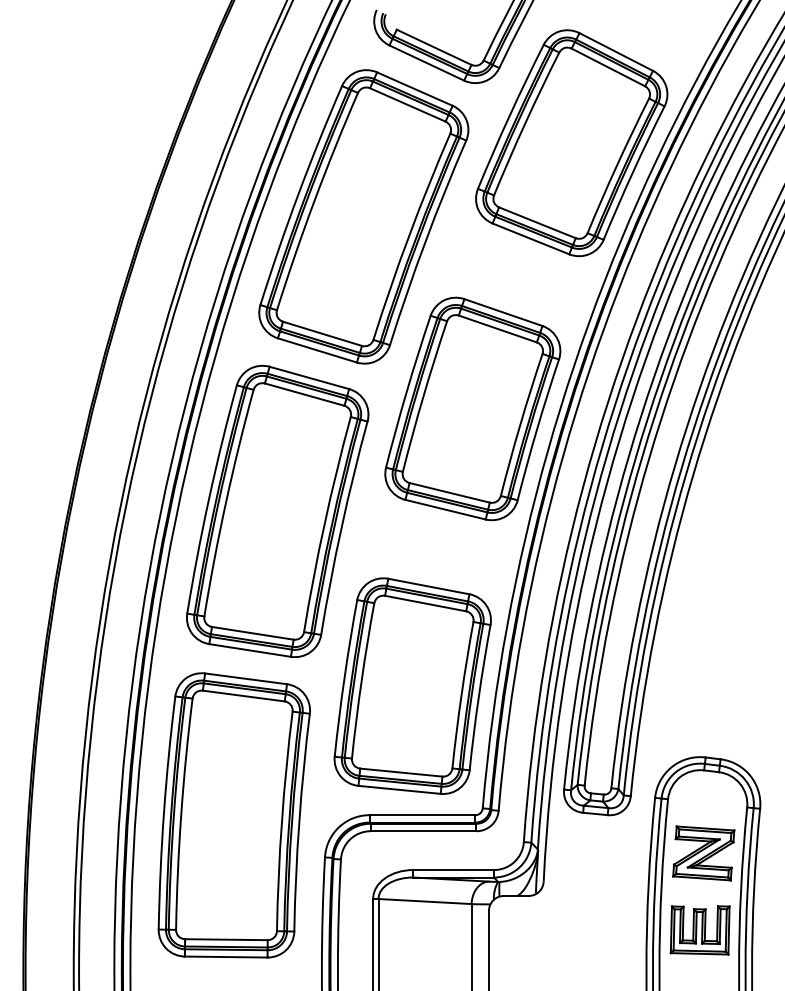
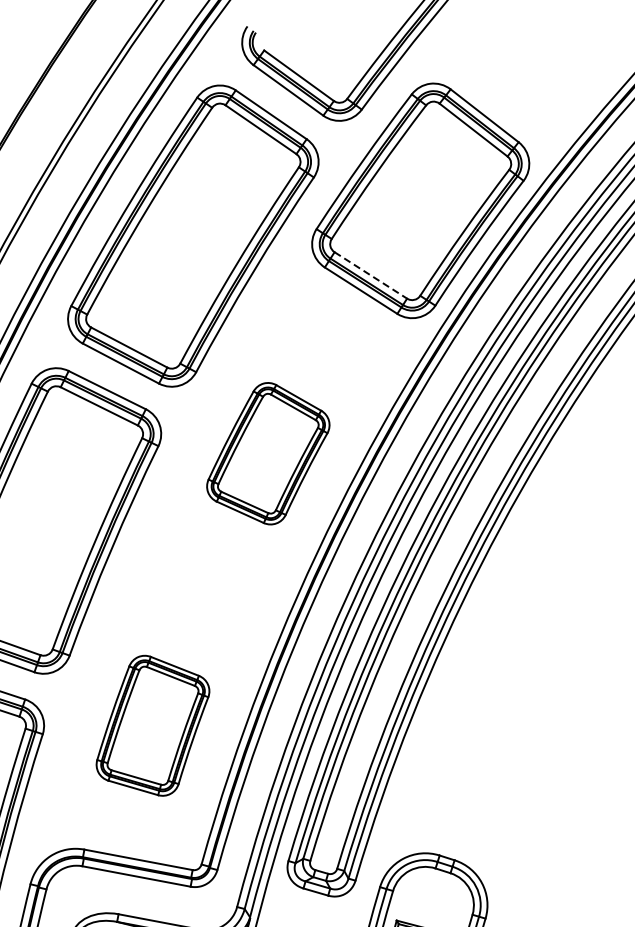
line: (537, 222) -> (370, 275), solid -> dashed
part: (472, 408) -> (268, 453), size x0.6
part: (412, 685) -> (153, 725), size x0.6

